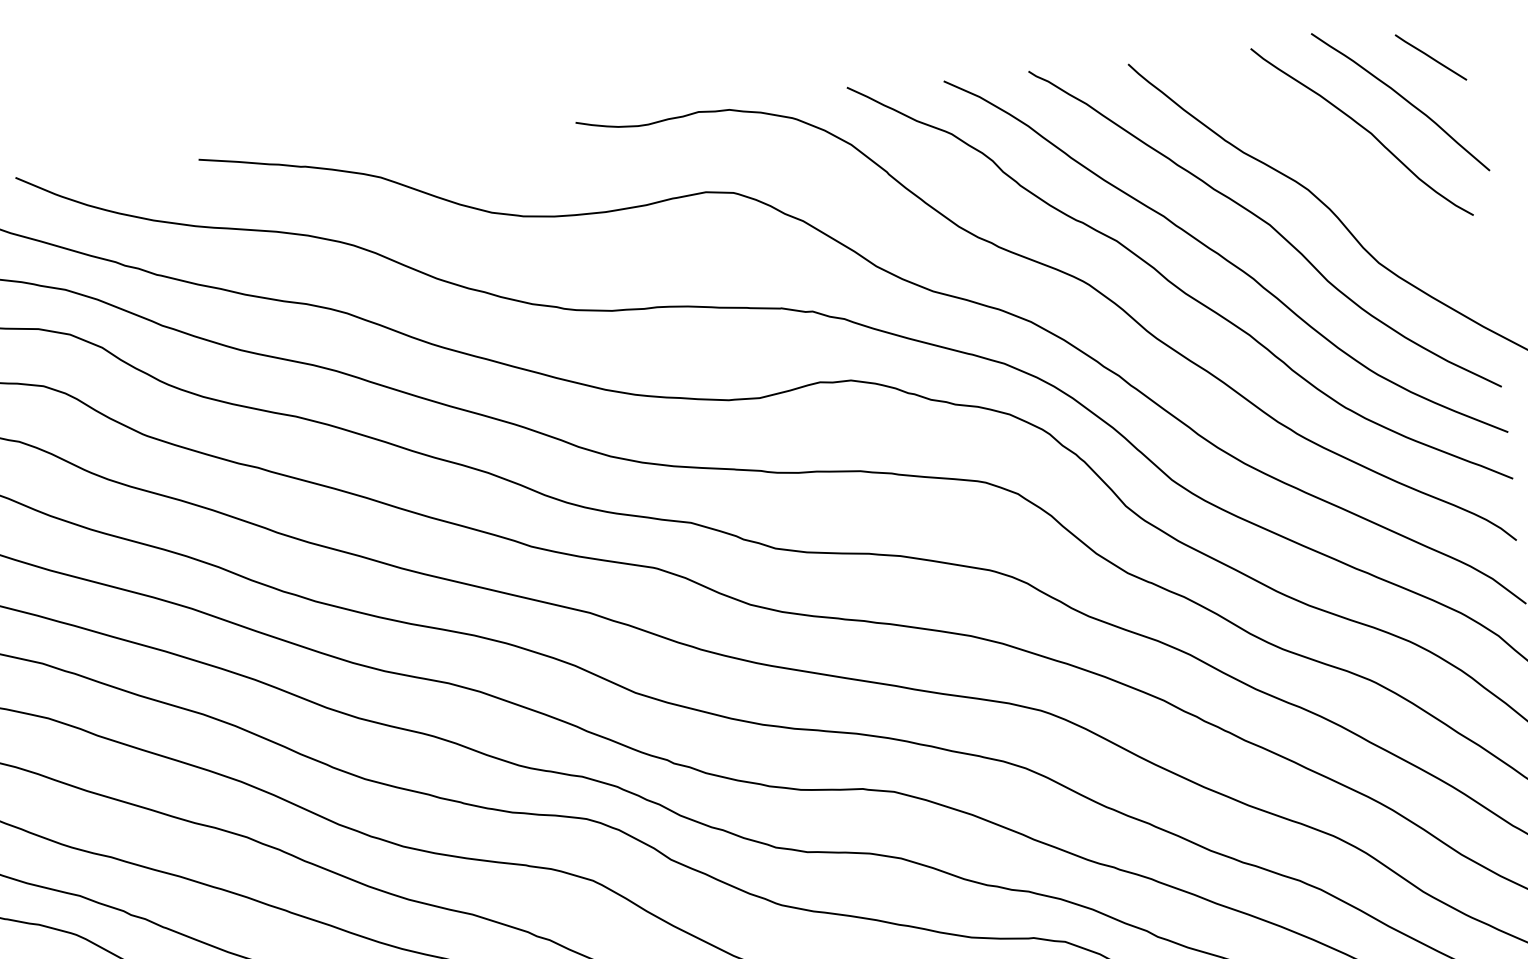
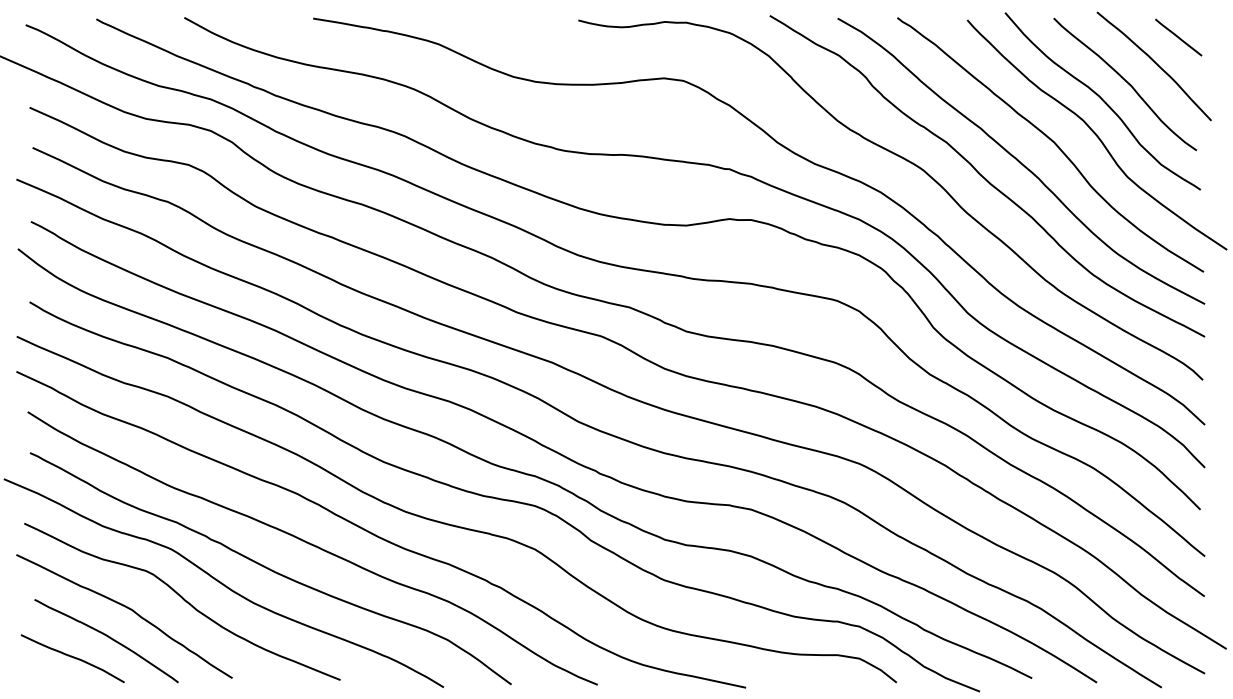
curve: (1332, 159) -> (1102, 101), added

